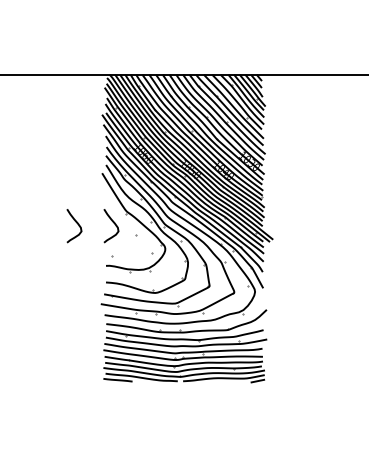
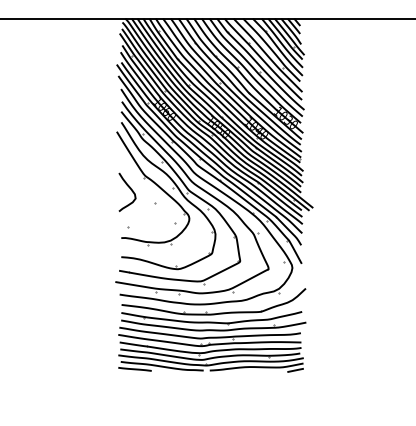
curve: (76, 223) -> (87, 189), removed

